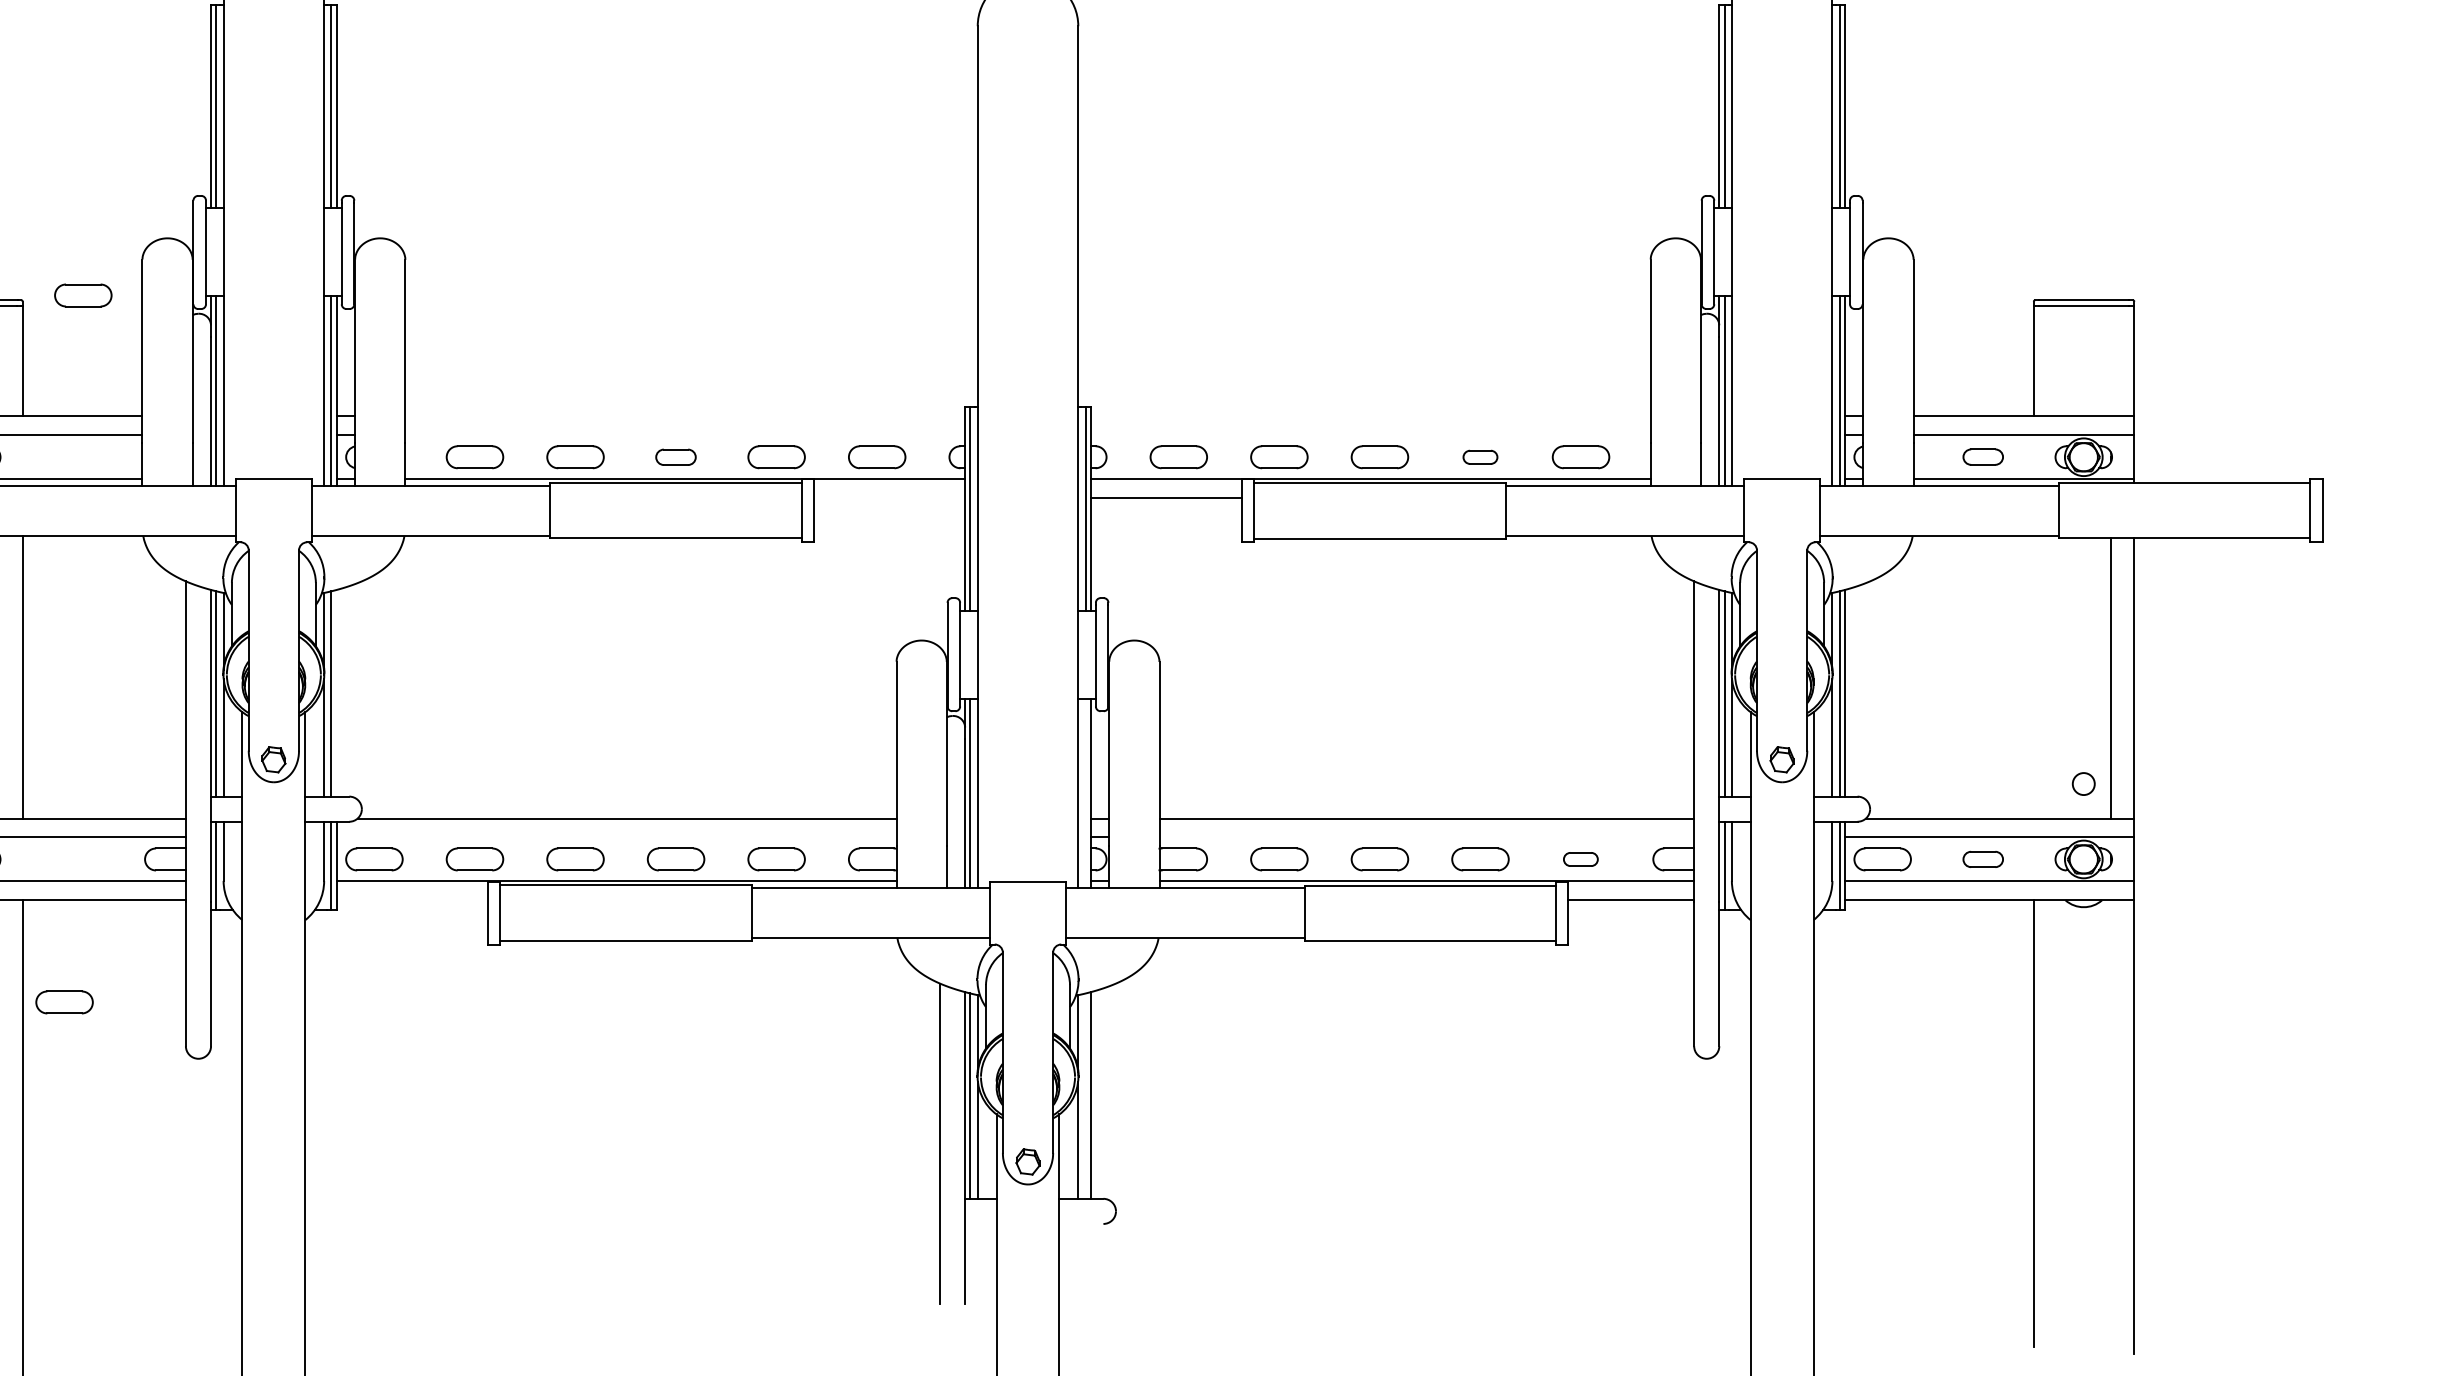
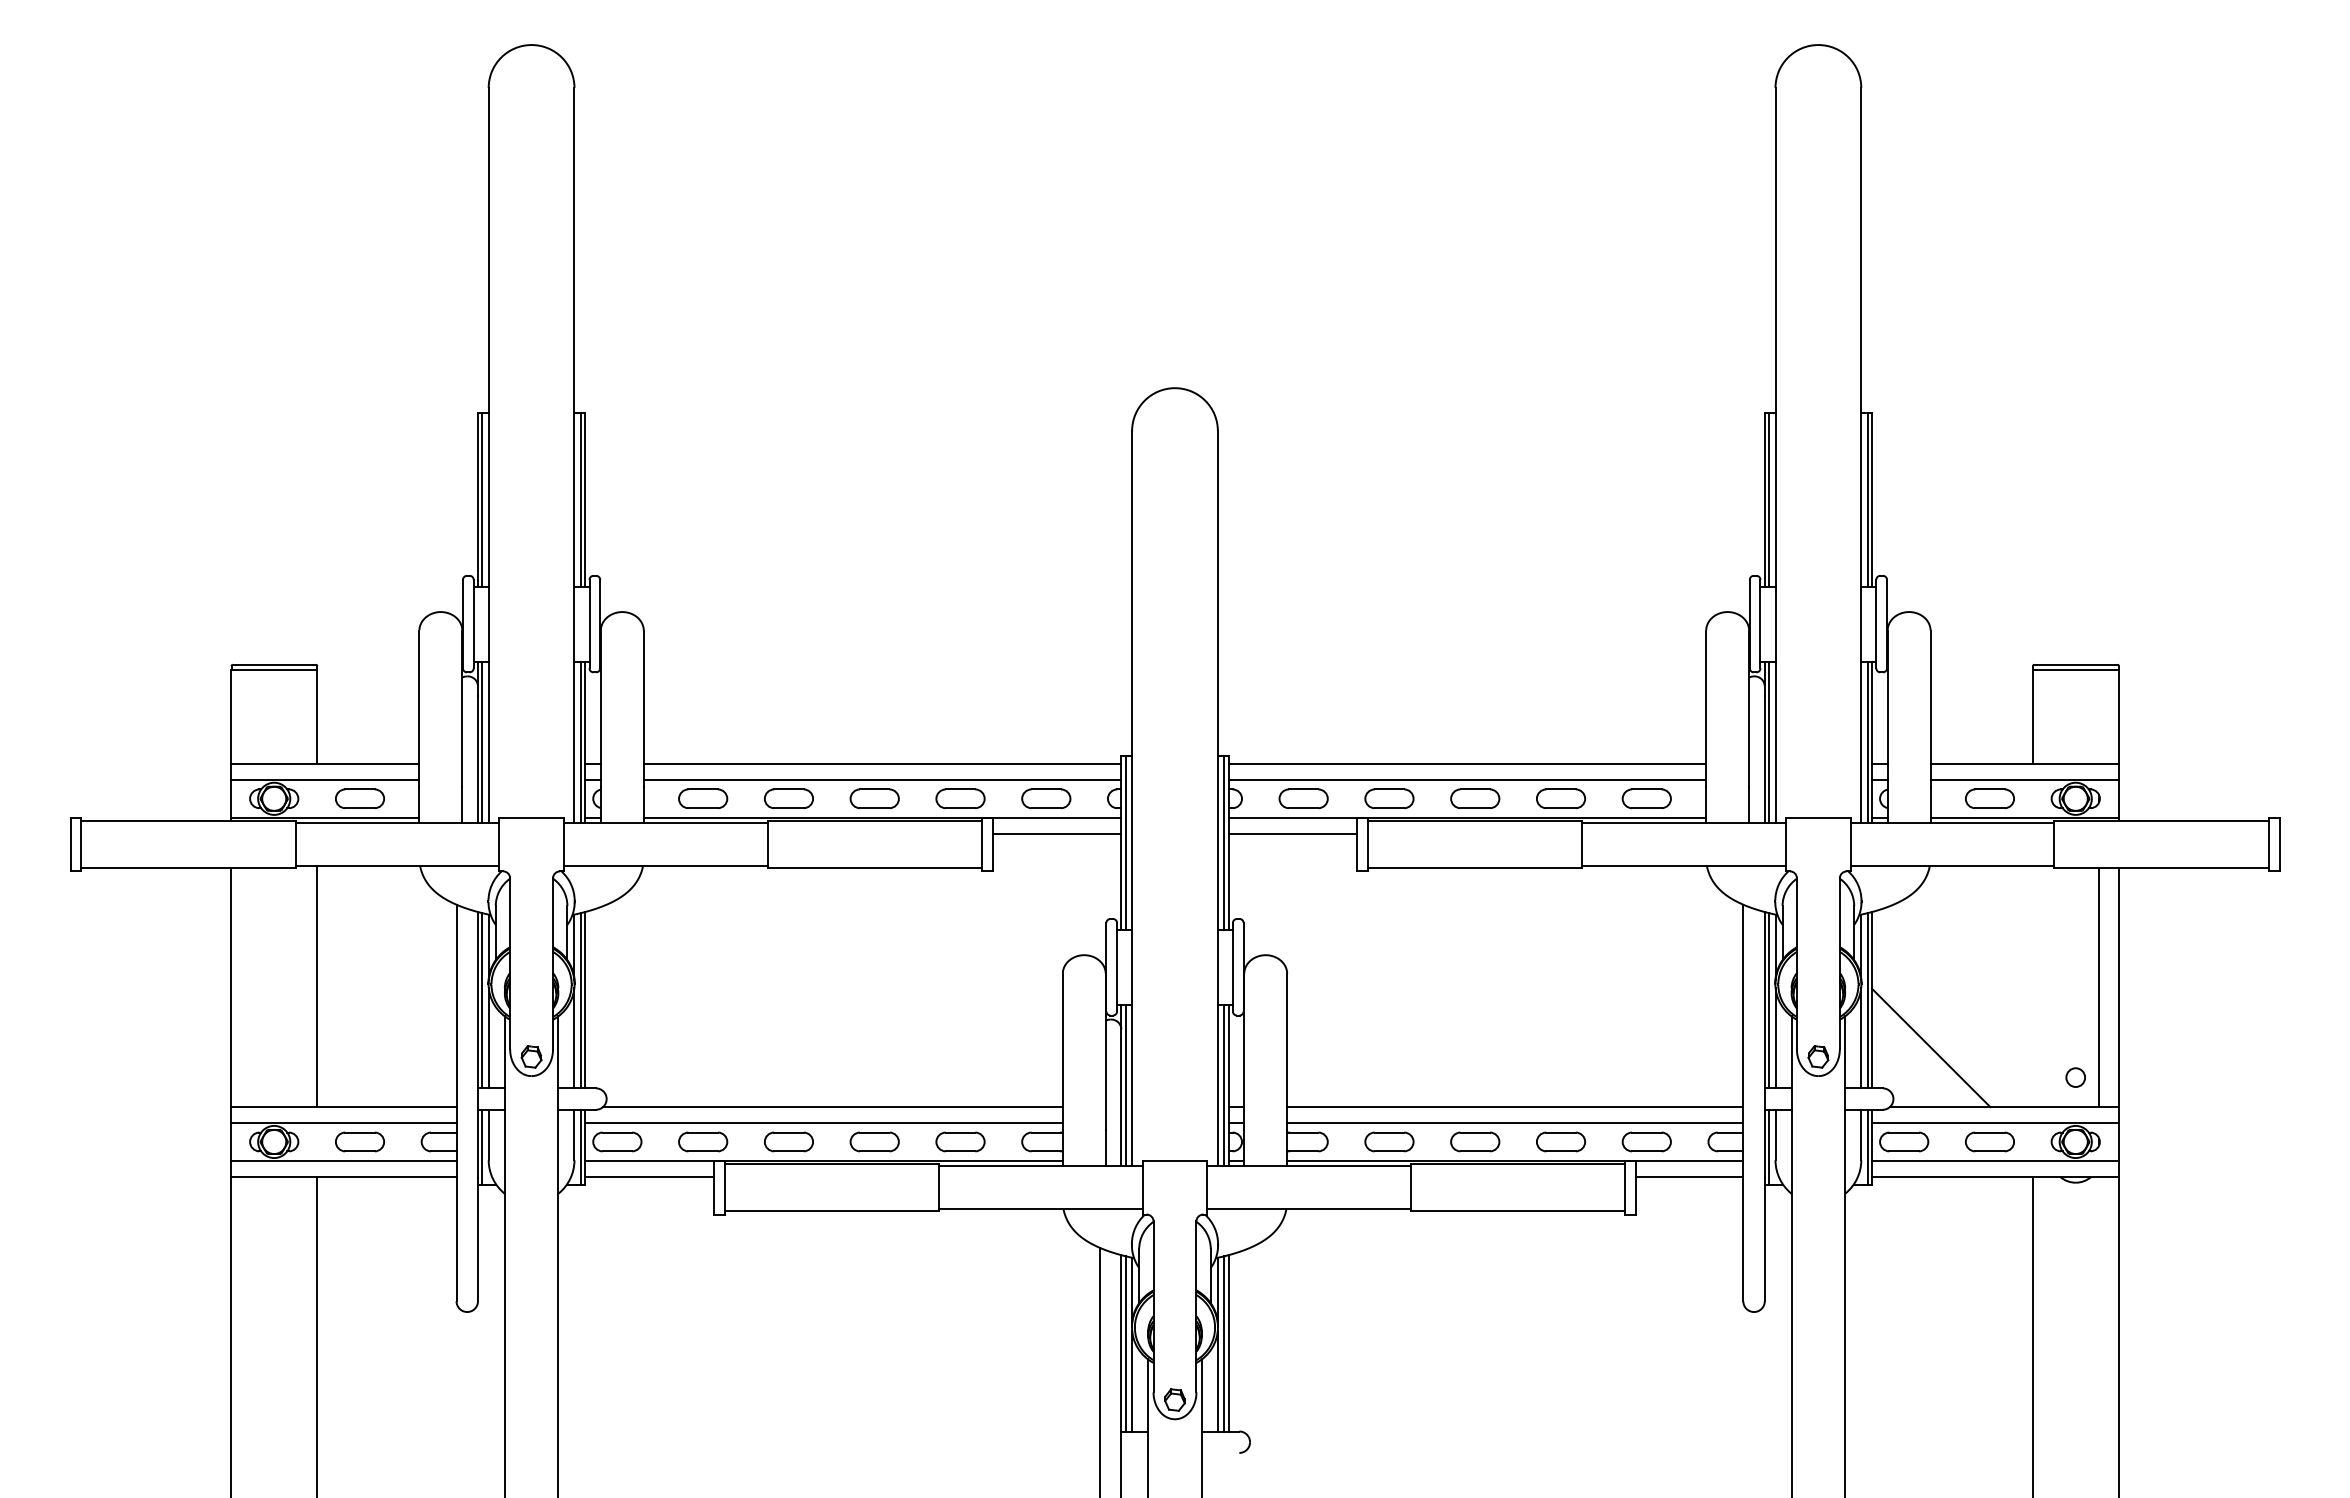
part: (82, 295) -> (359, 798), moved
line: (685, 415) -> (882, 763), added
line: (1370, 415) -> (1467, 763), added
line: (685, 435) -> (882, 780), added
line: (1370, 435) -> (1467, 780), added
part: (675, 456) -> (874, 798), size x1.43
part: (1479, 456) -> (1560, 798), size x1.67
part: (1982, 456) -> (1989, 798), size x1.43
line: (889, 497) -> (1056, 833), added
line: (337, 693) -> (585, 1000), added
line: (1914, 748) -> (1931, 1047), added
line: (1086, 793) -> (1224, 1085), added
line: (616, 837) -> (823, 1123), added
line: (1427, 837) -> (1515, 1123), added
part: (1580, 858) -> (1646, 1141), size x1.67
part: (1982, 858) -> (1989, 1141), size x1.43
line: (412, 899) -> (649, 1176), added
part: (63, 1001) -> (359, 1141), moved
line: (1086, 1095) -> (1224, 1343), added

